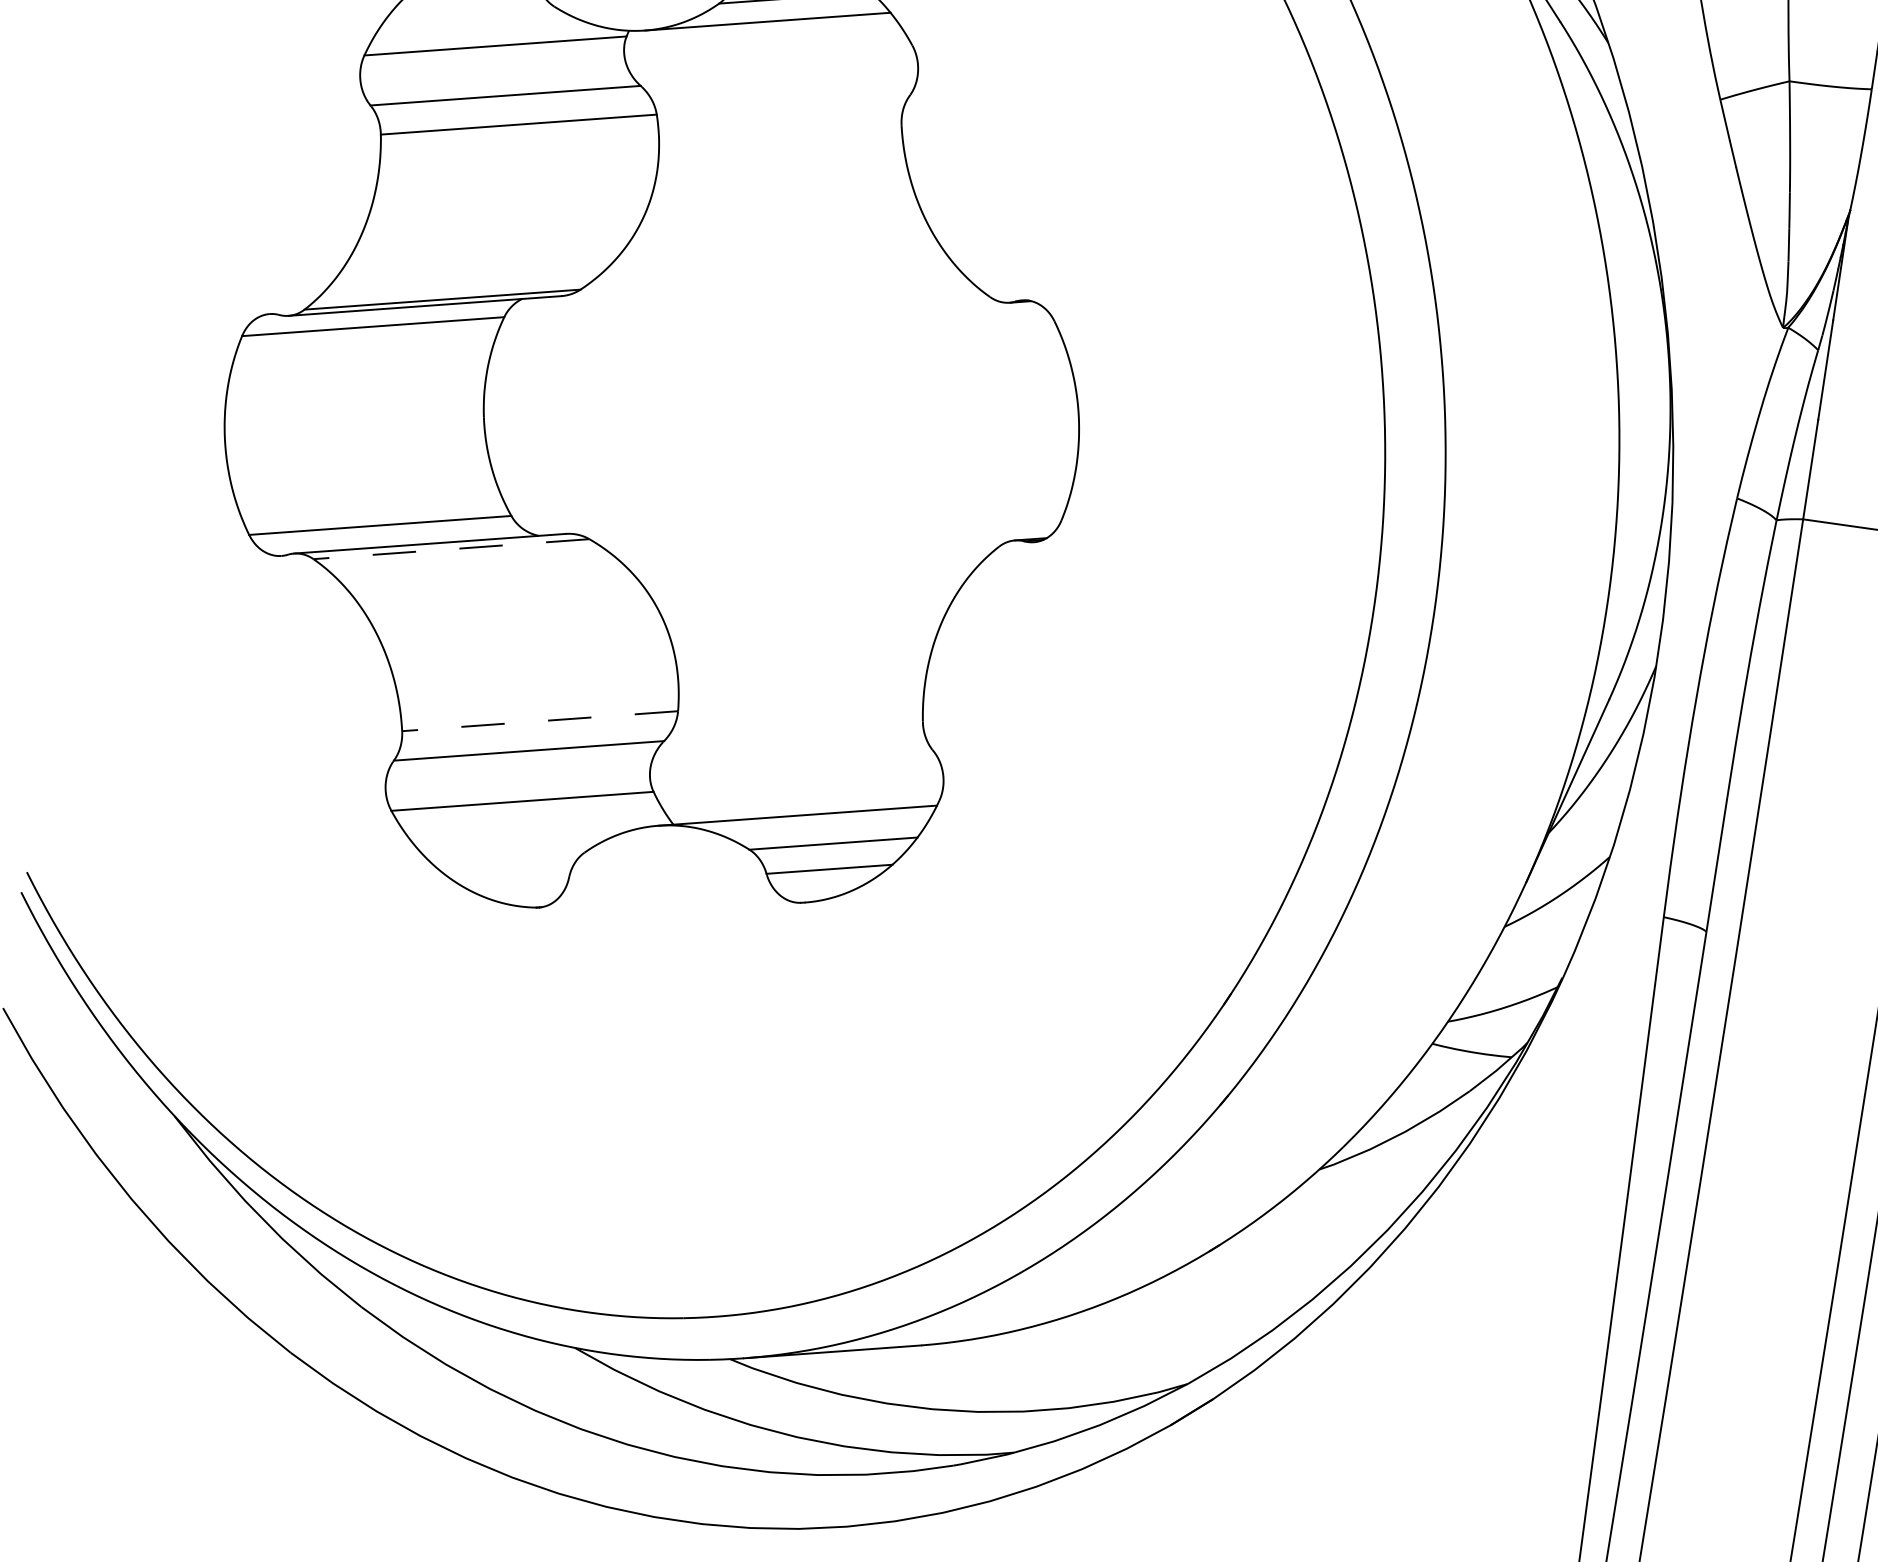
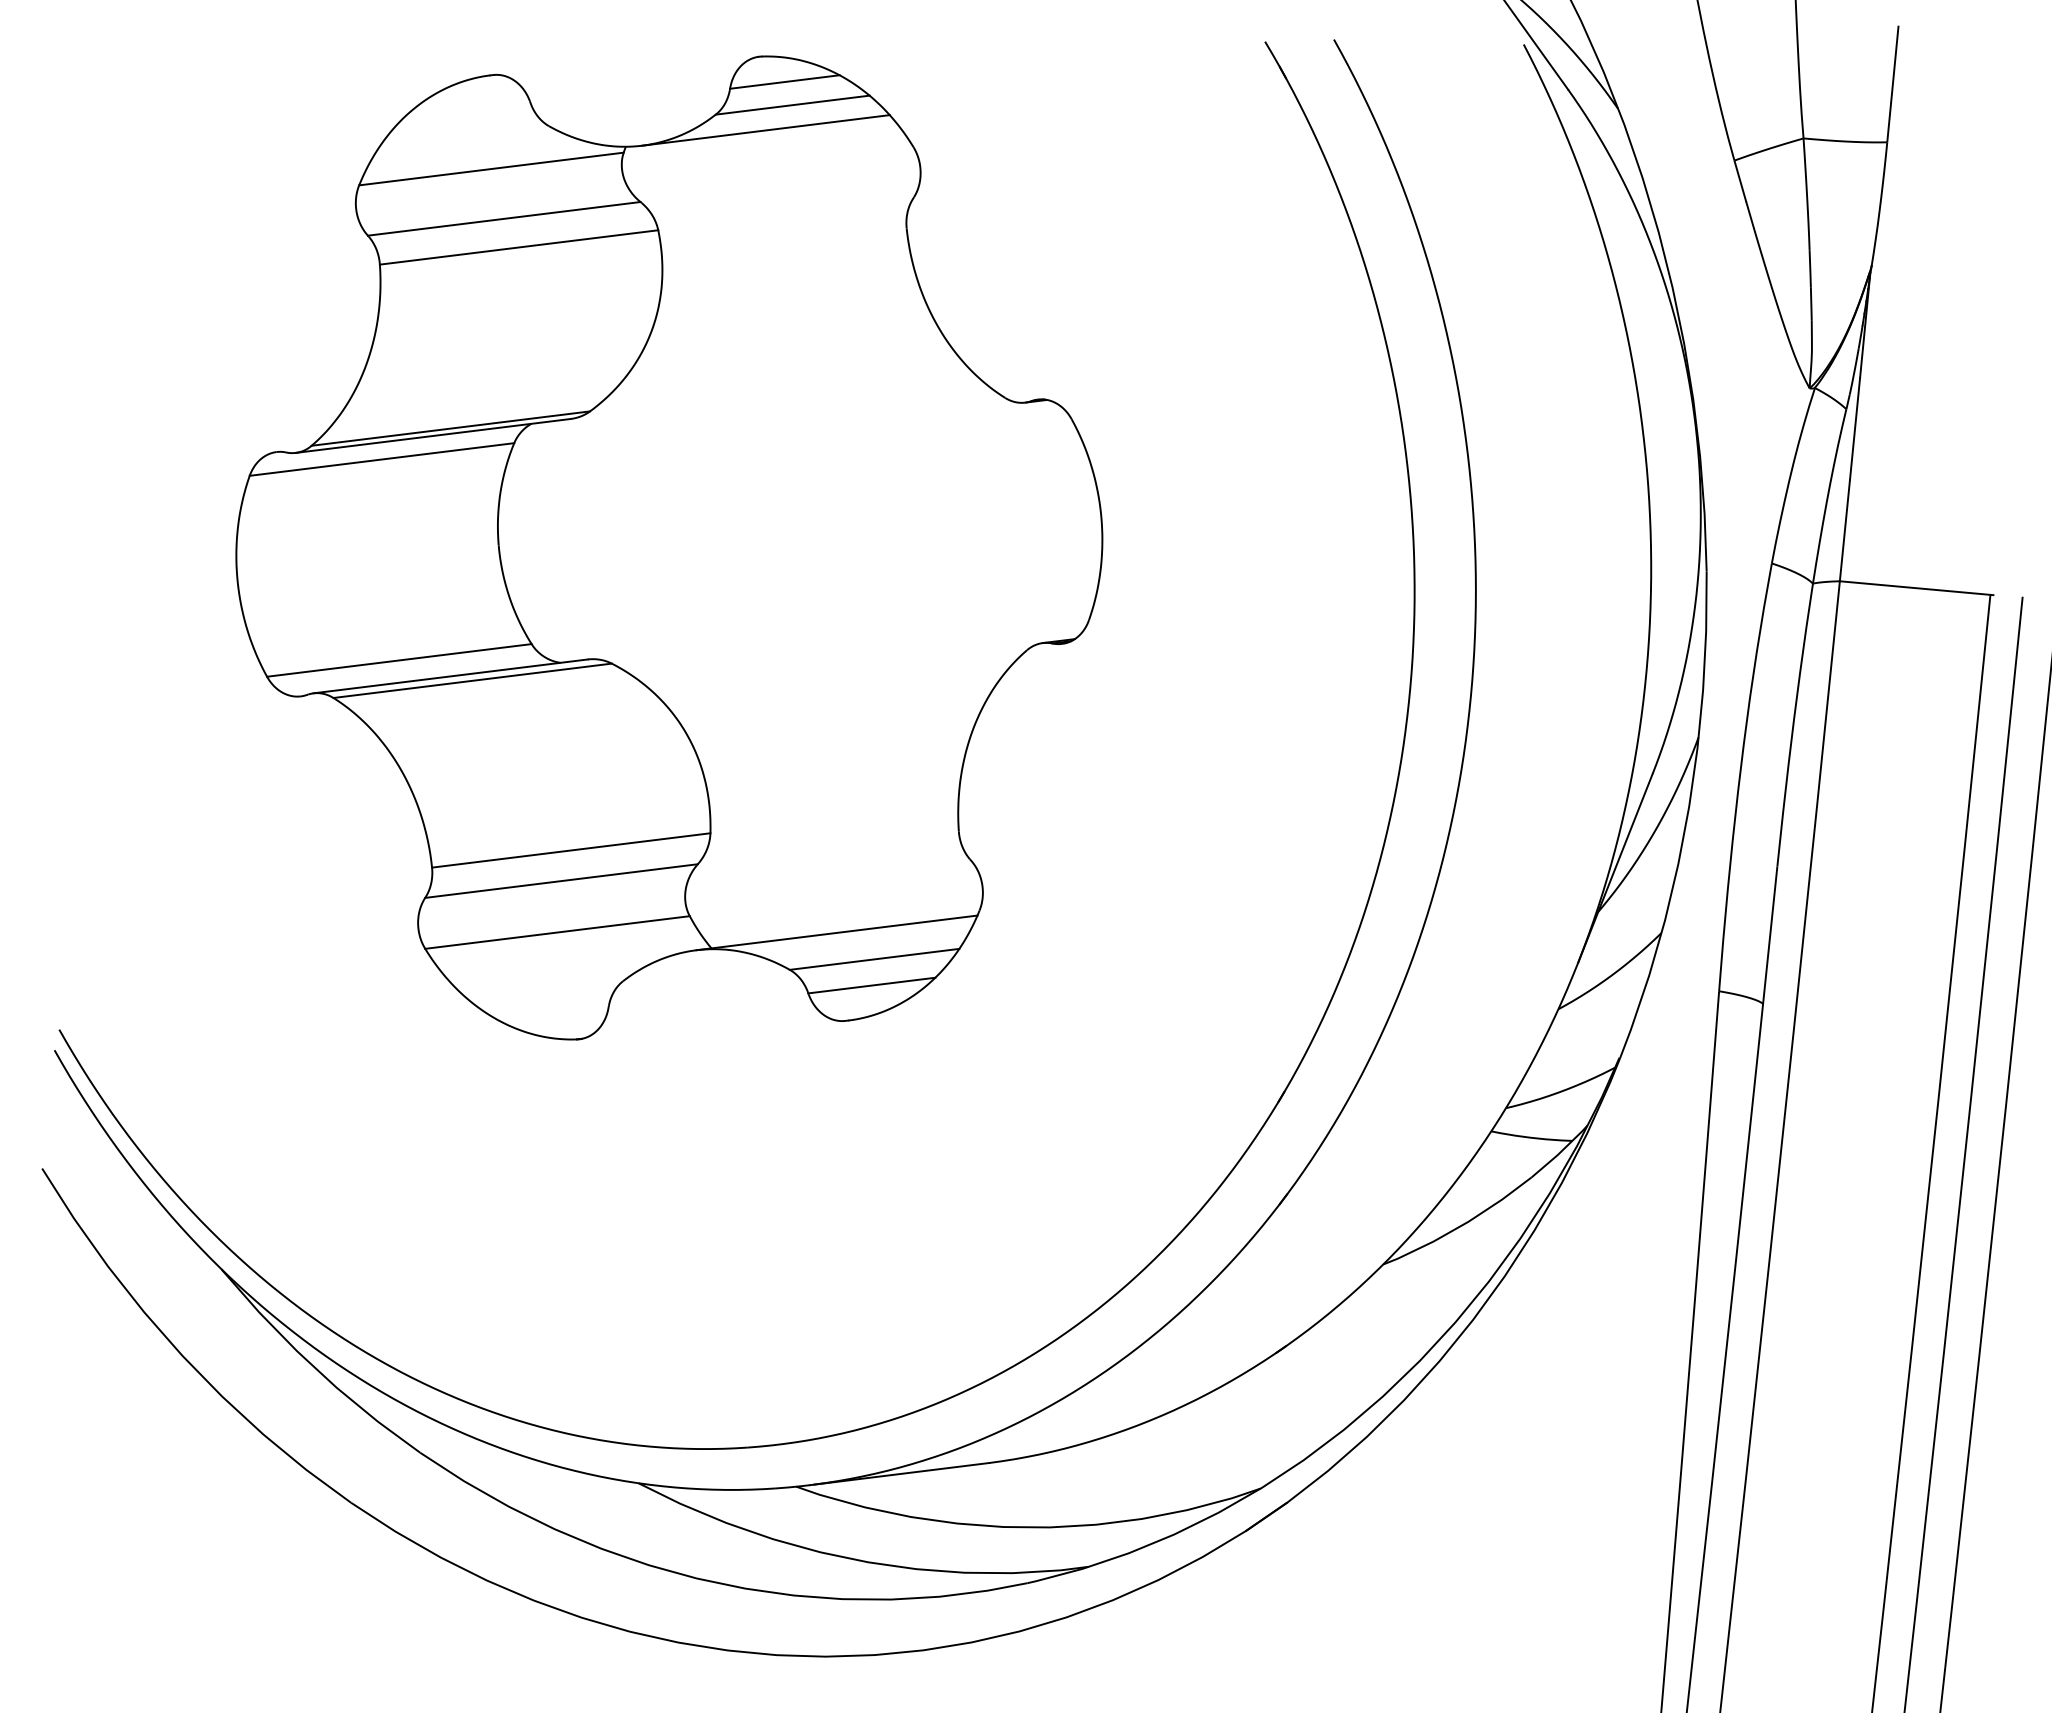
line: (451, 548) -> (472, 680), dashed -> solid
line: (539, 721) -> (570, 850), dashed -> solid

